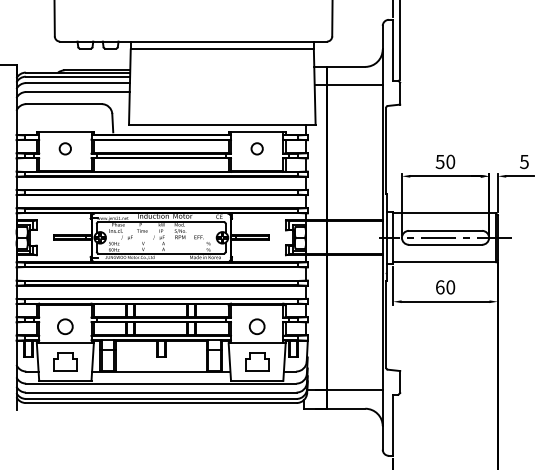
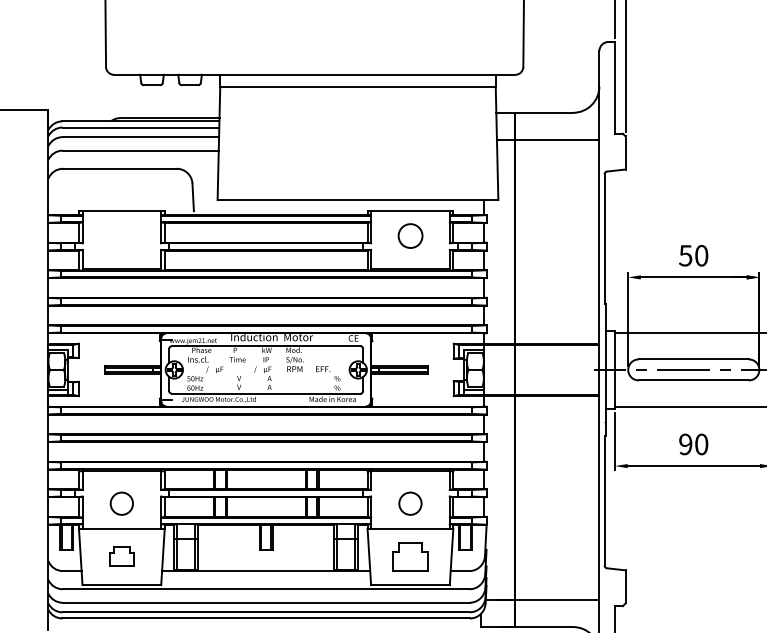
circle: (64, 148) -> (120, 235), removed
circle: (256, 148) -> (409, 235), size x1.4
text: (439, 287) -> (684, 444), 60 -> 90
part: (65, 361) -> (122, 555), size x0.7

